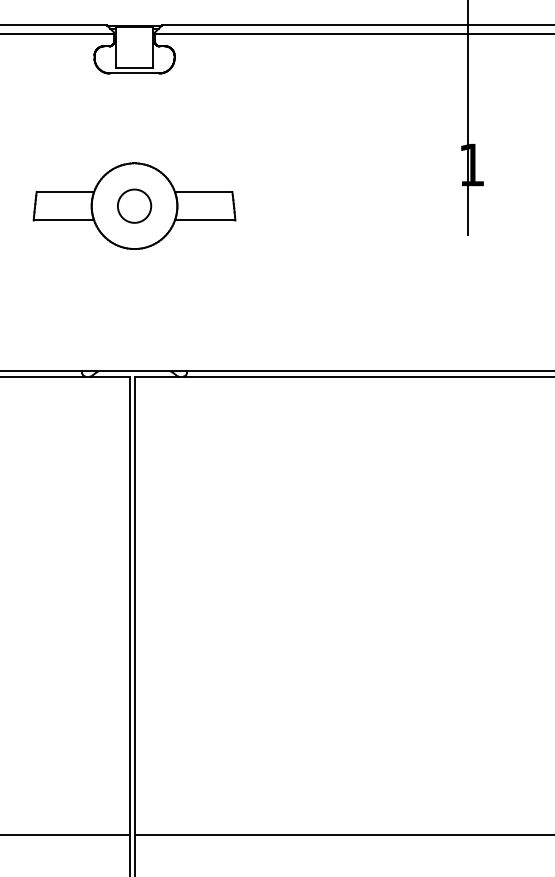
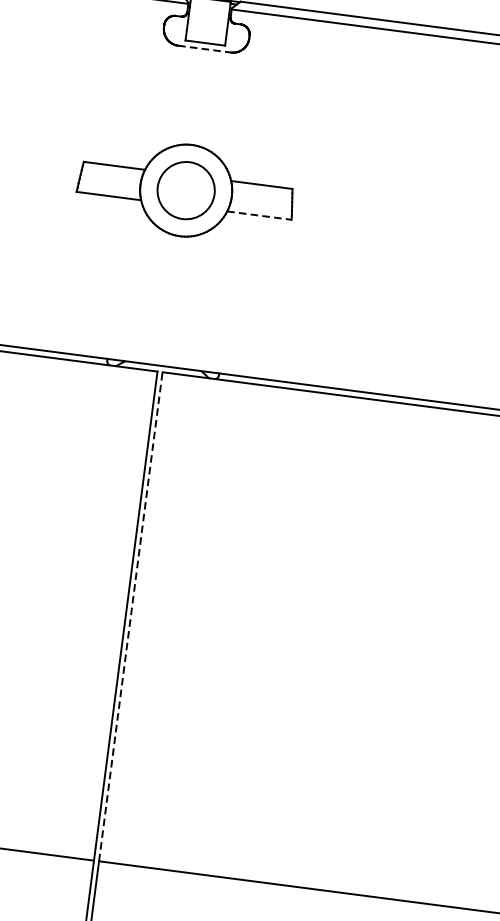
line: (134, 73) -> (204, 49), solid -> dashed
circle: (134, 205) -> (186, 189), size x1.6
line: (205, 220) -> (259, 215), solid -> dashed
line: (134, 605) -> (130, 616), solid -> dashed

